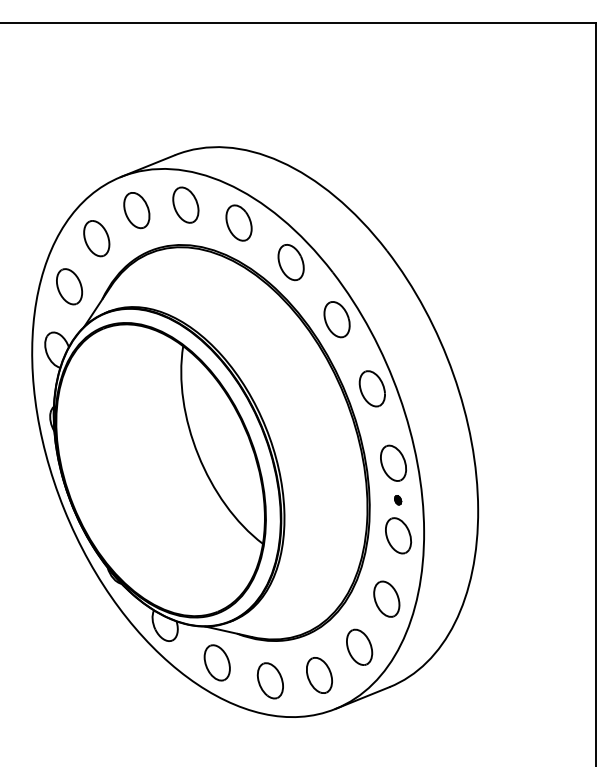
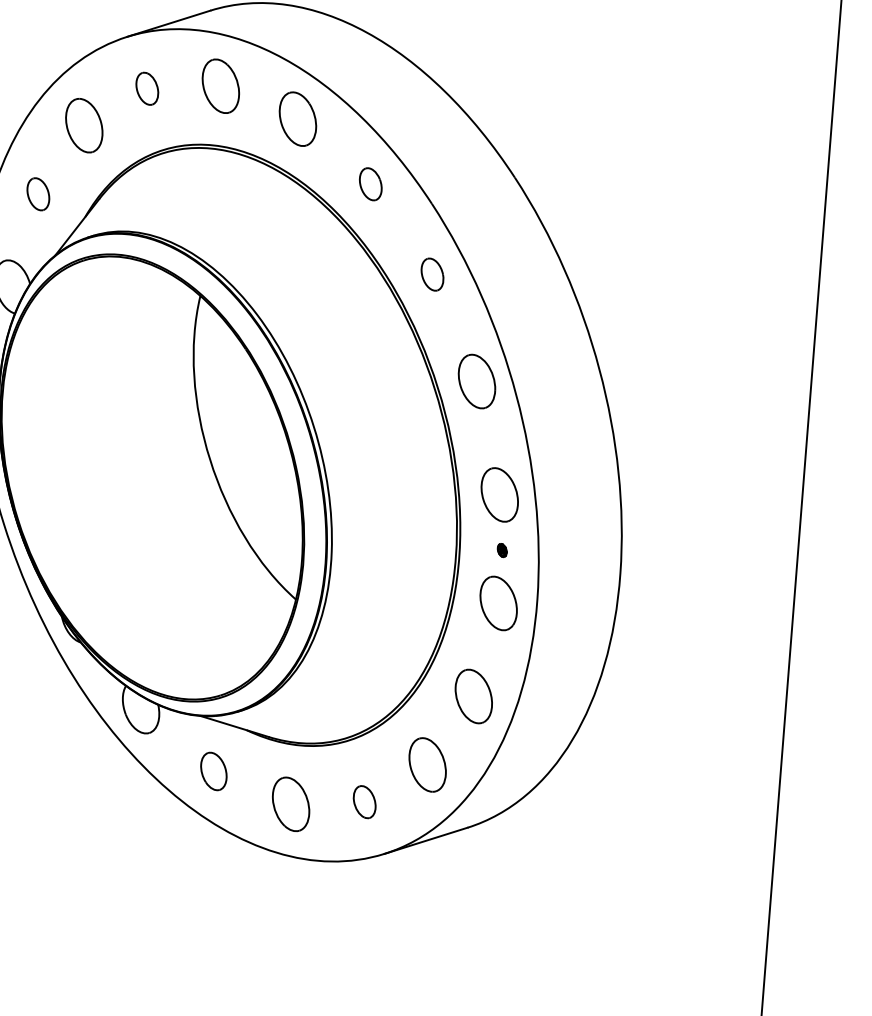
part: (136, 210) -> (146, 88), size x0.6
part: (290, 262) -> (369, 183), size x0.6
part: (69, 286) -> (38, 193), size x0.6
part: (336, 319) -> (431, 274), size x0.6
part: (216, 662) -> (212, 770), size x0.7
part: (319, 675) -> (364, 802), size x0.6

